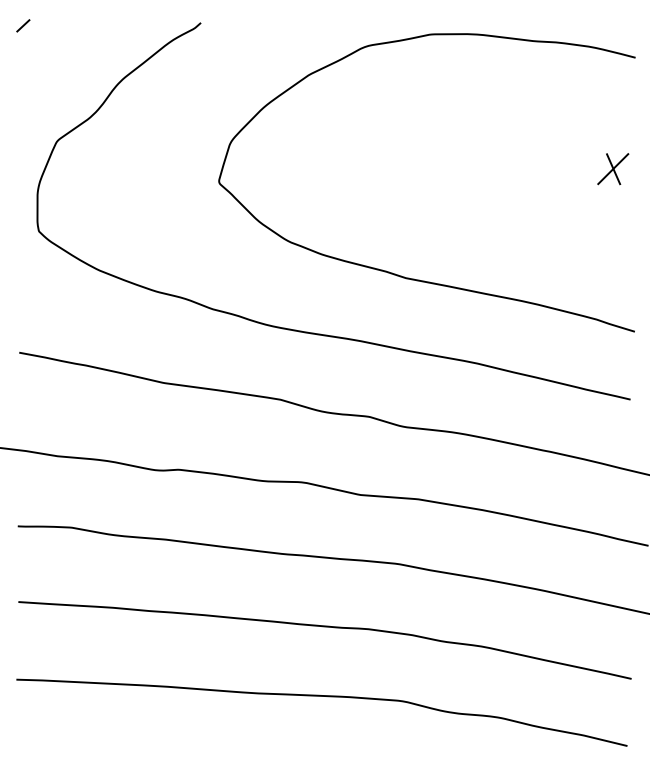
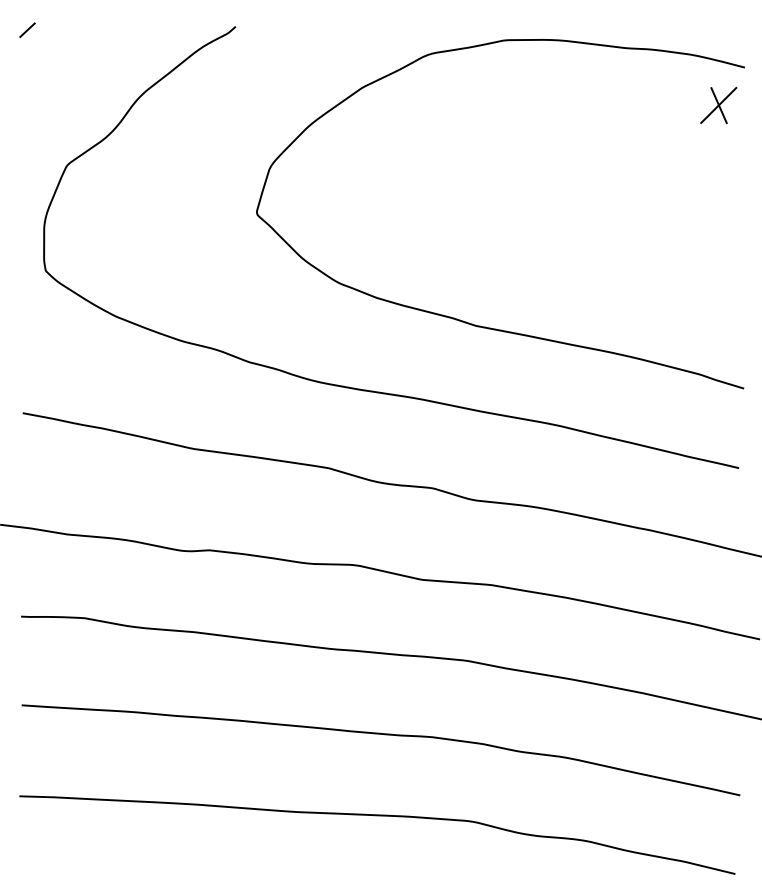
part: (613, 169) -> (719, 105), moved

